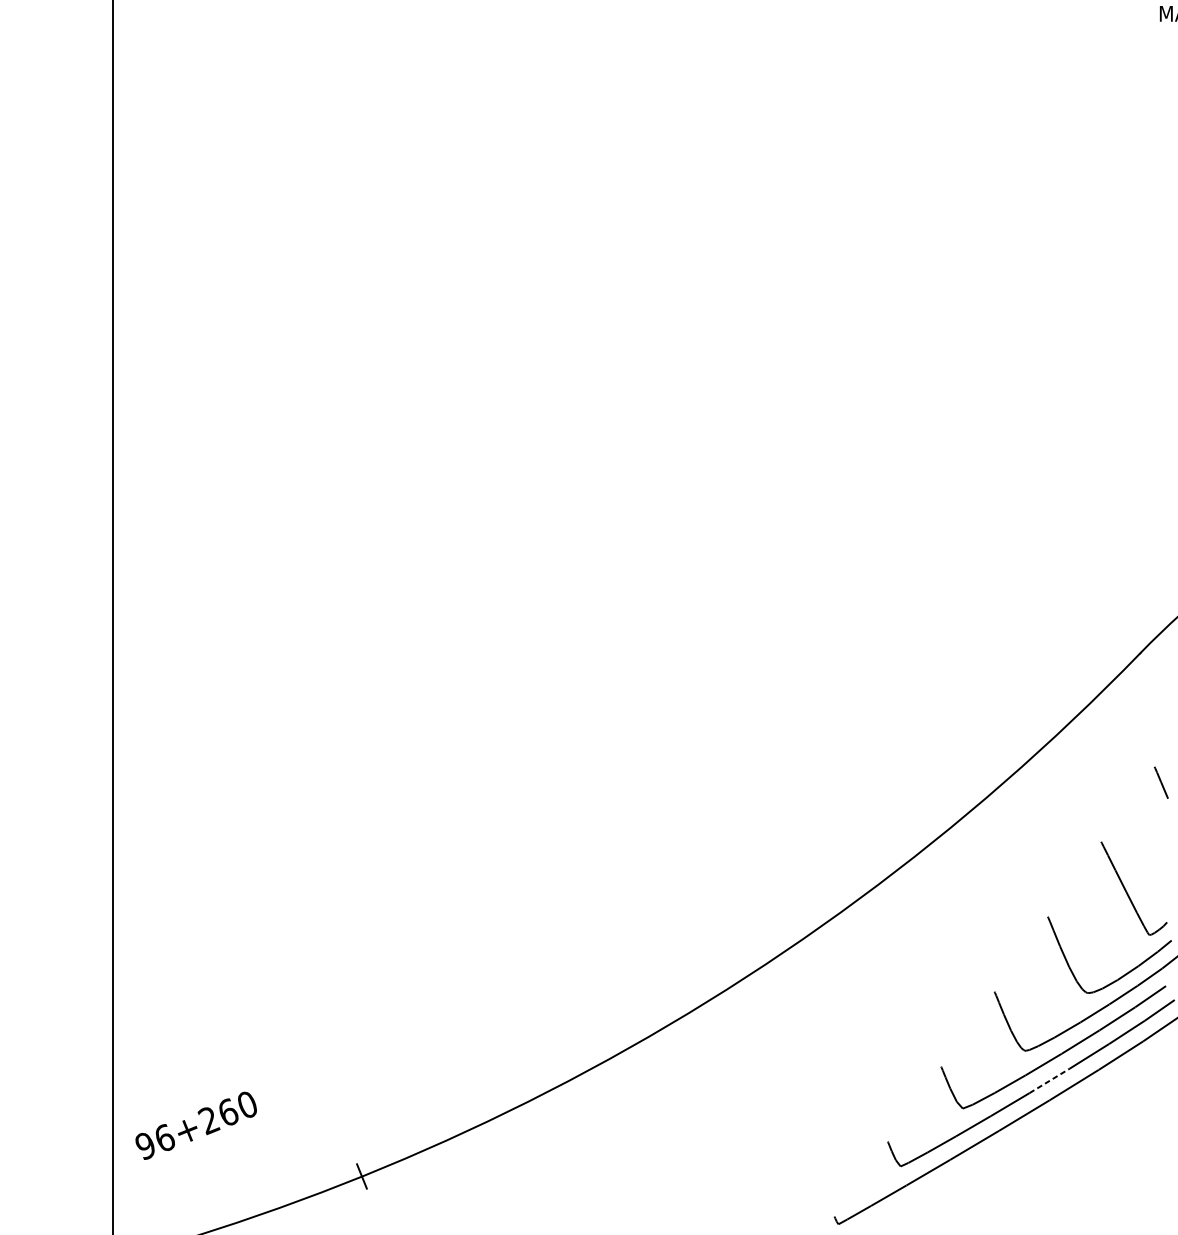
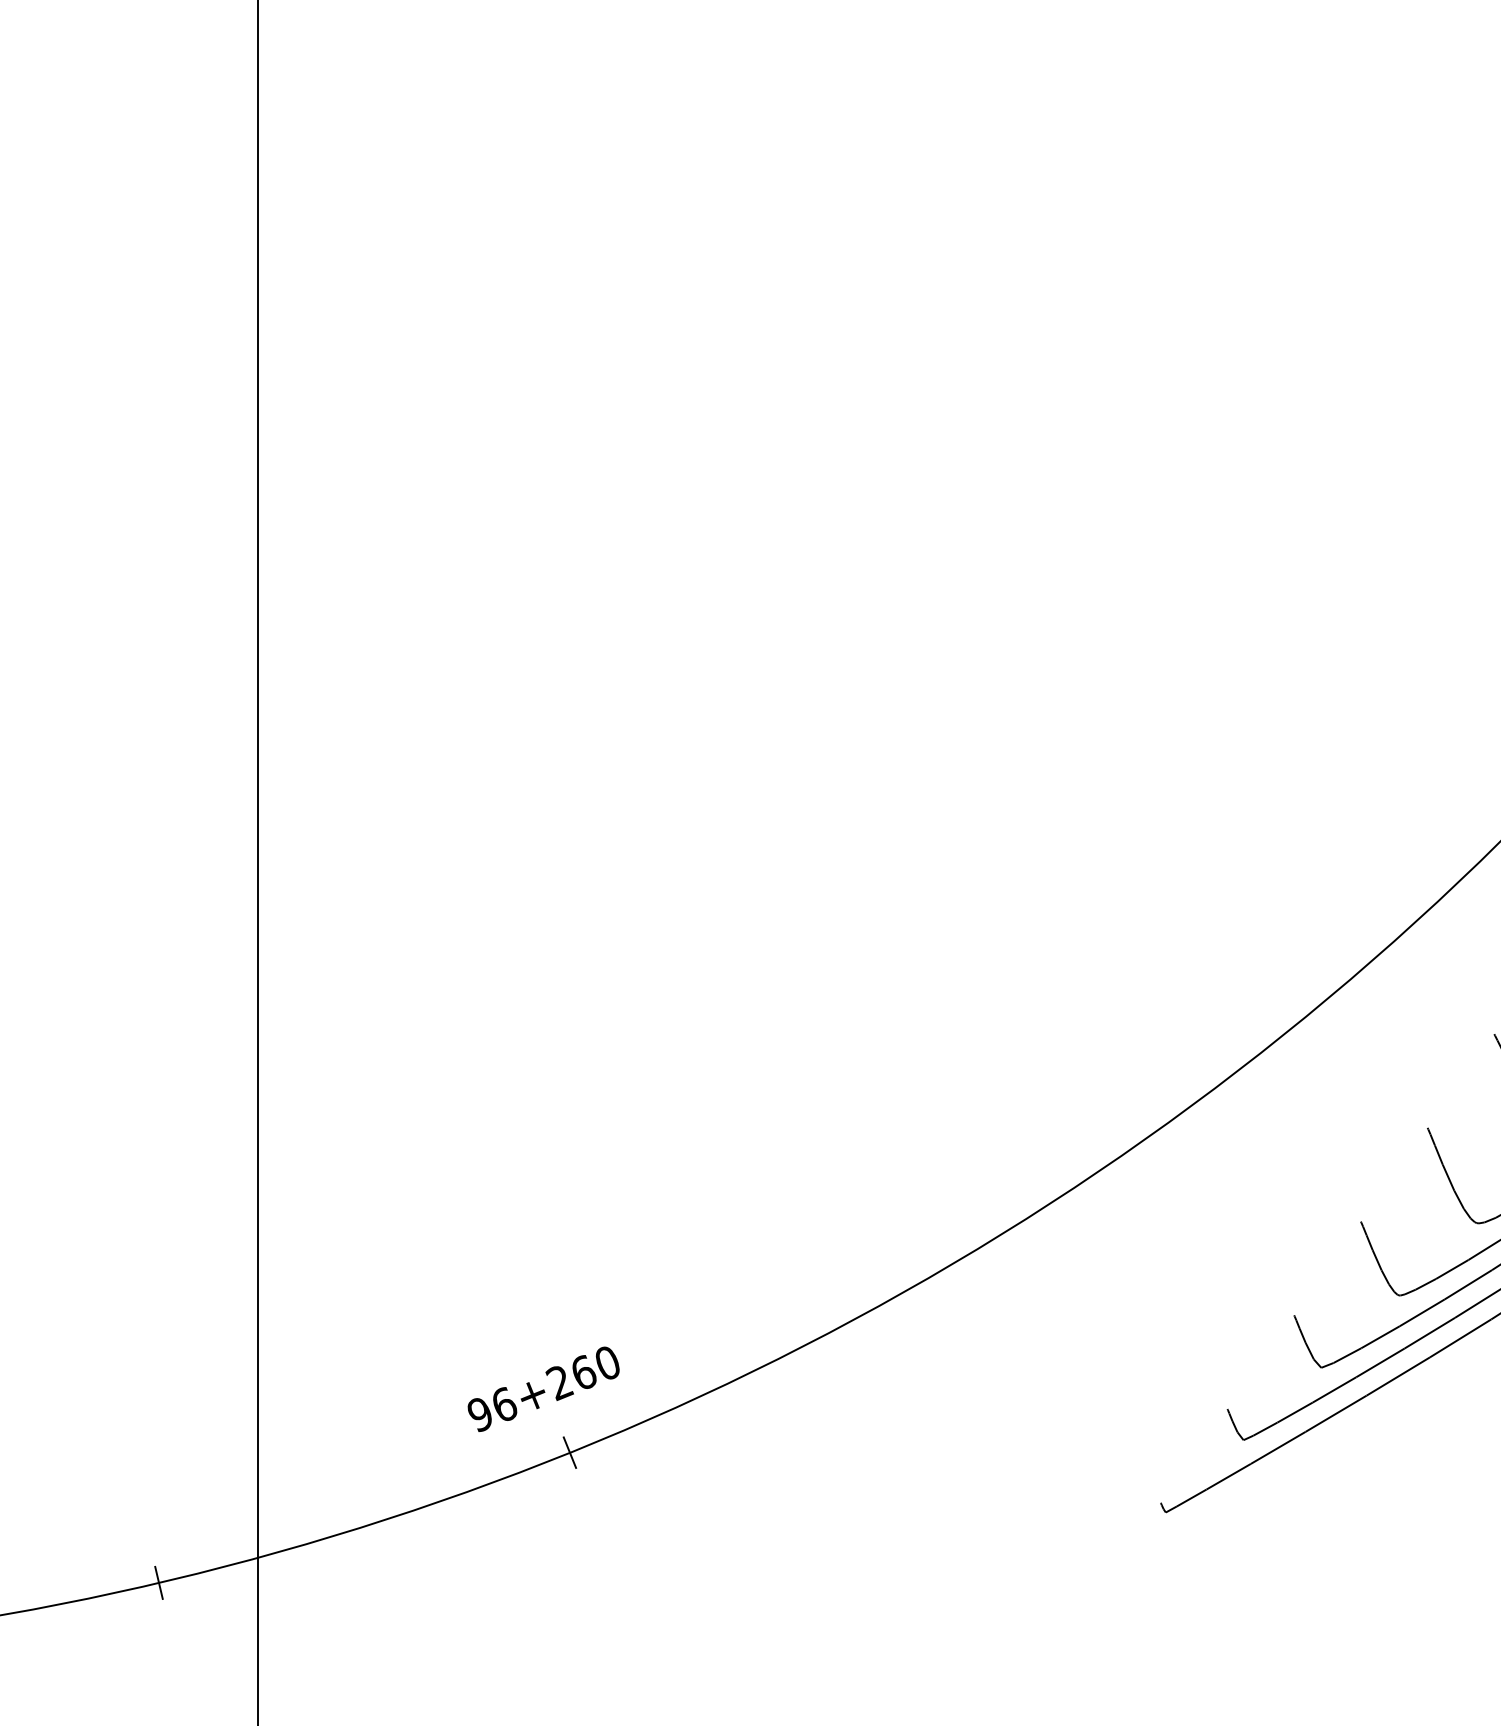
line: (1050, 1080) -> (1430, 1332), dashed -> solid
text: (196, 1125) -> (543, 1388), moved

